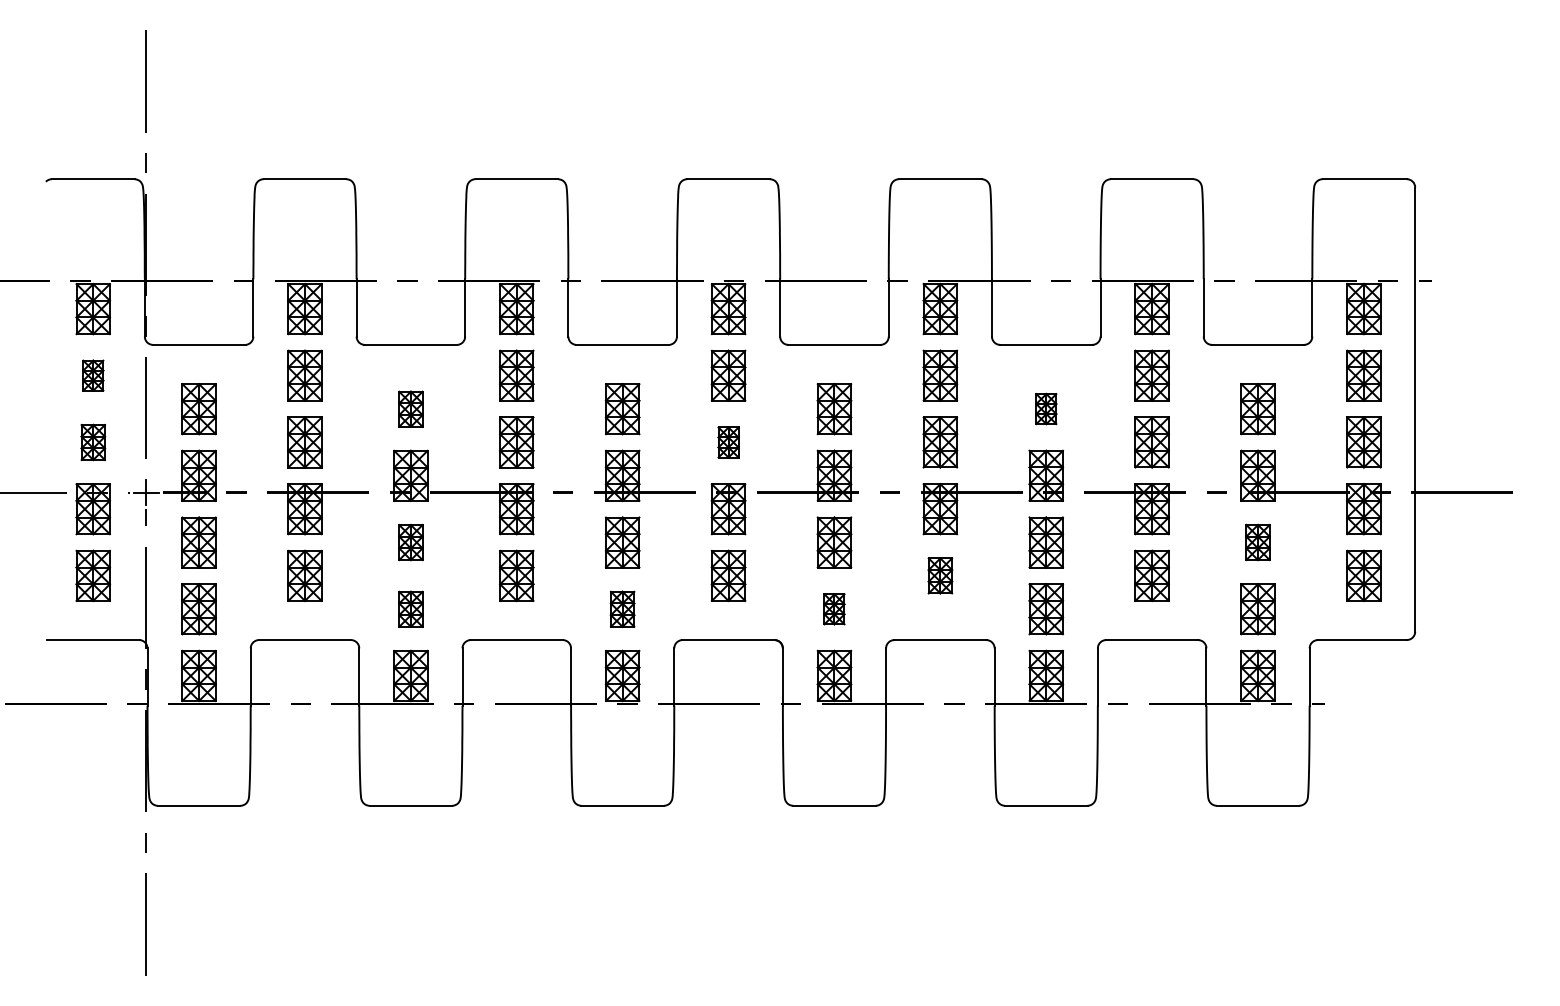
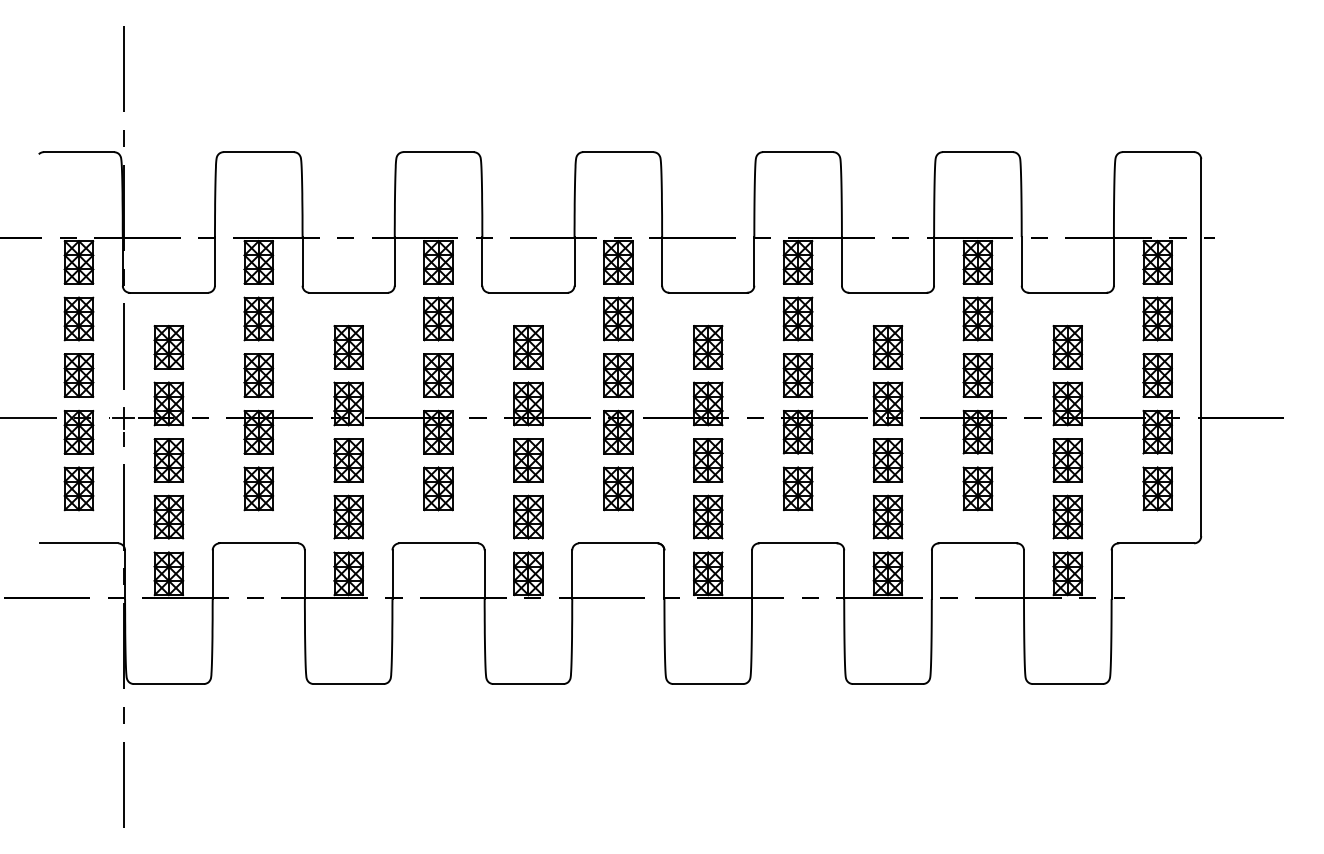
part: (93, 375) -> (79, 318), size x1.67
part: (1046, 408) -> (888, 346), size x1.67
part: (410, 409) -> (348, 347), size x1.43
part: (93, 442) -> (79, 375), size x1.43
part: (728, 442) -> (618, 375), size x1.67
part: (410, 542) -> (348, 460), size x1.43
part: (1257, 542) -> (1067, 460), size x1.43
part: (940, 575) -> (798, 488), size x1.43
part: (410, 609) -> (348, 517), size x1.43
part: (622, 609) -> (528, 517), size x1.43
part: (834, 609) -> (708, 517), size x1.67

